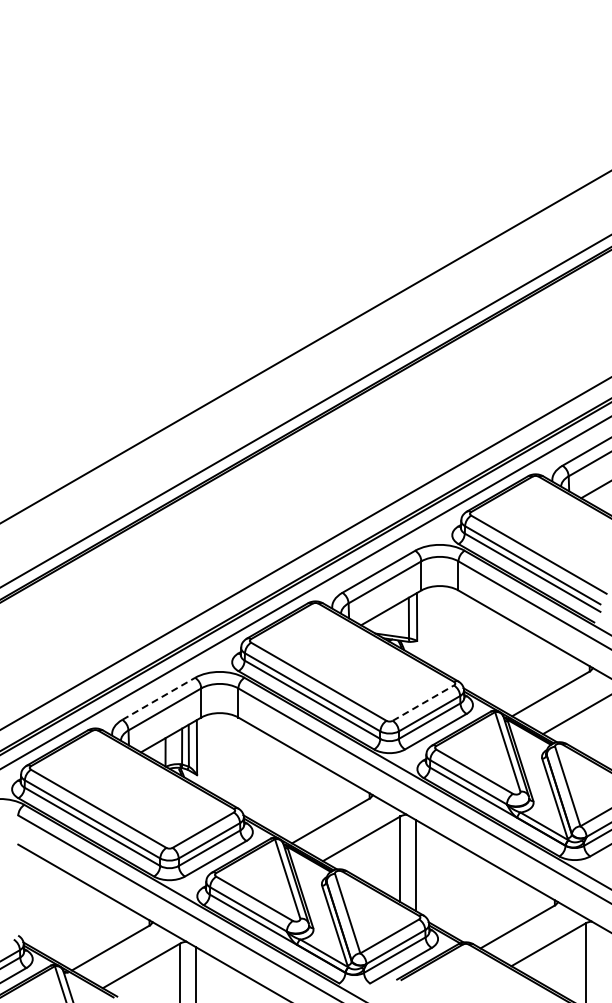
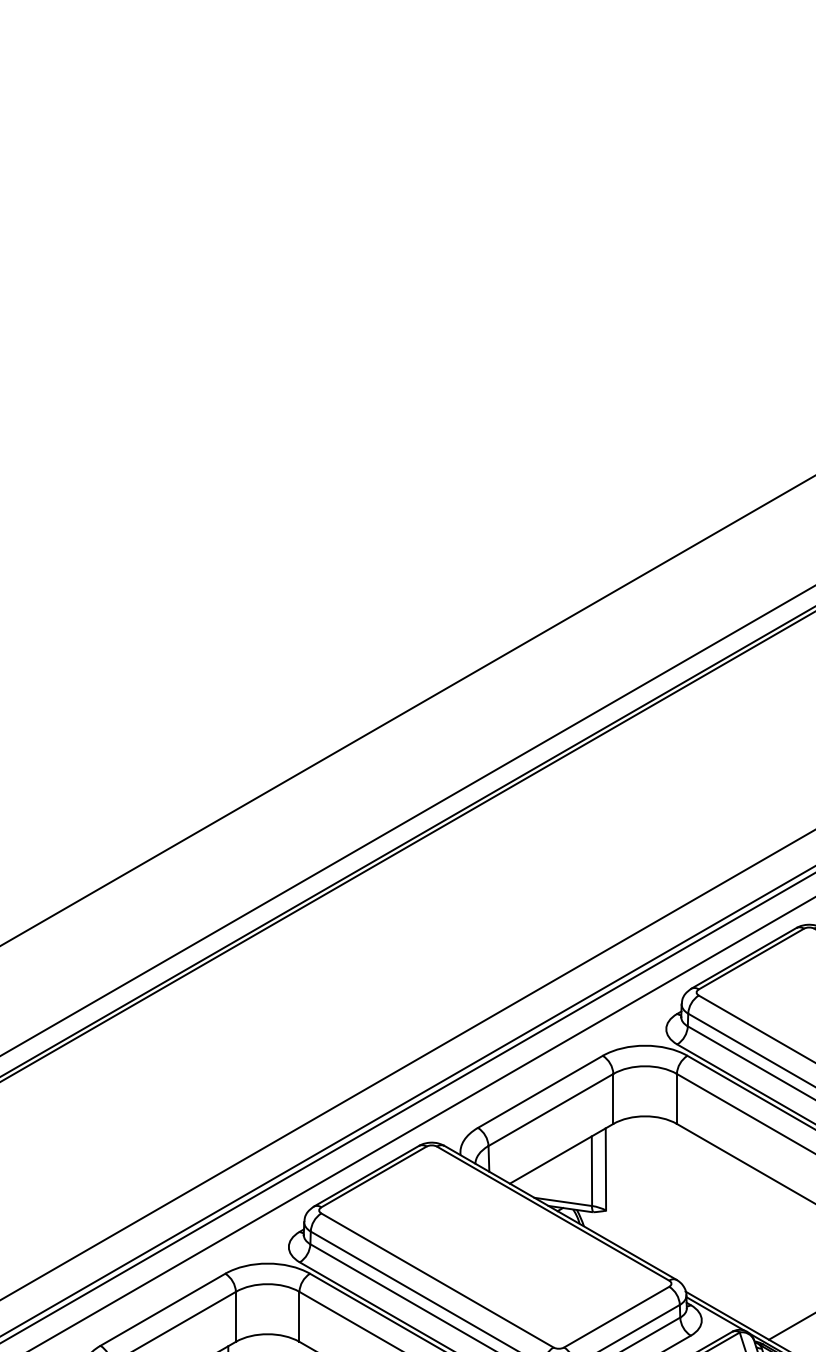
line: (159, 698) -> (164, 1309), dashed -> solid
line: (423, 702) -> (616, 1316), dashed -> solid

